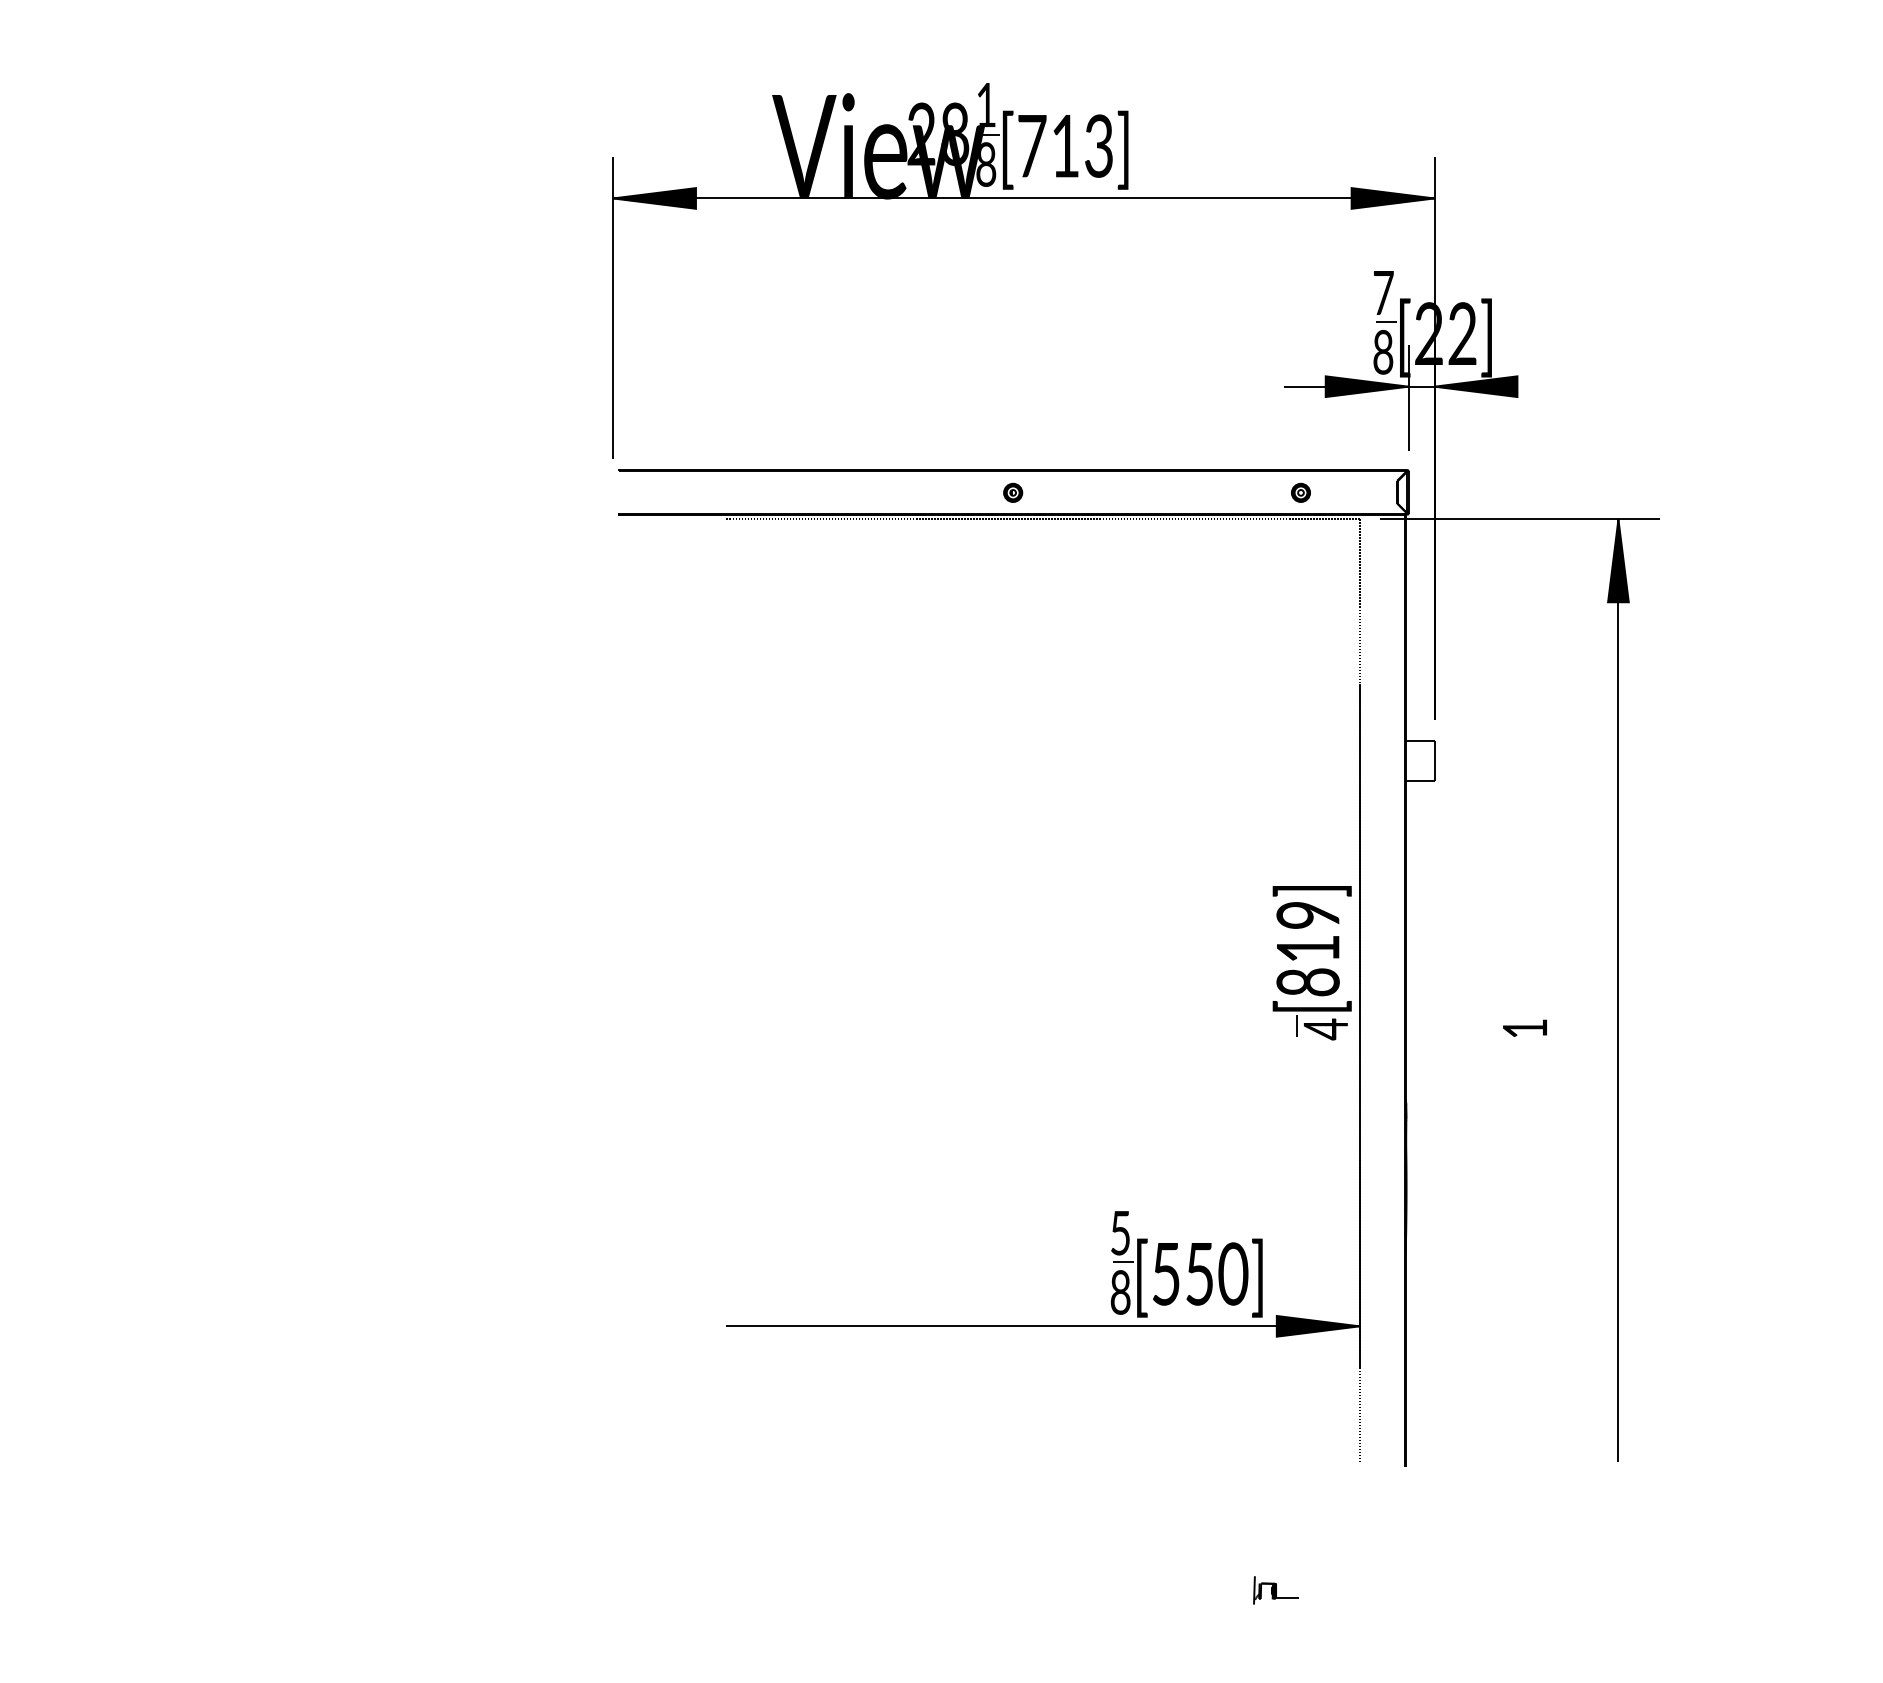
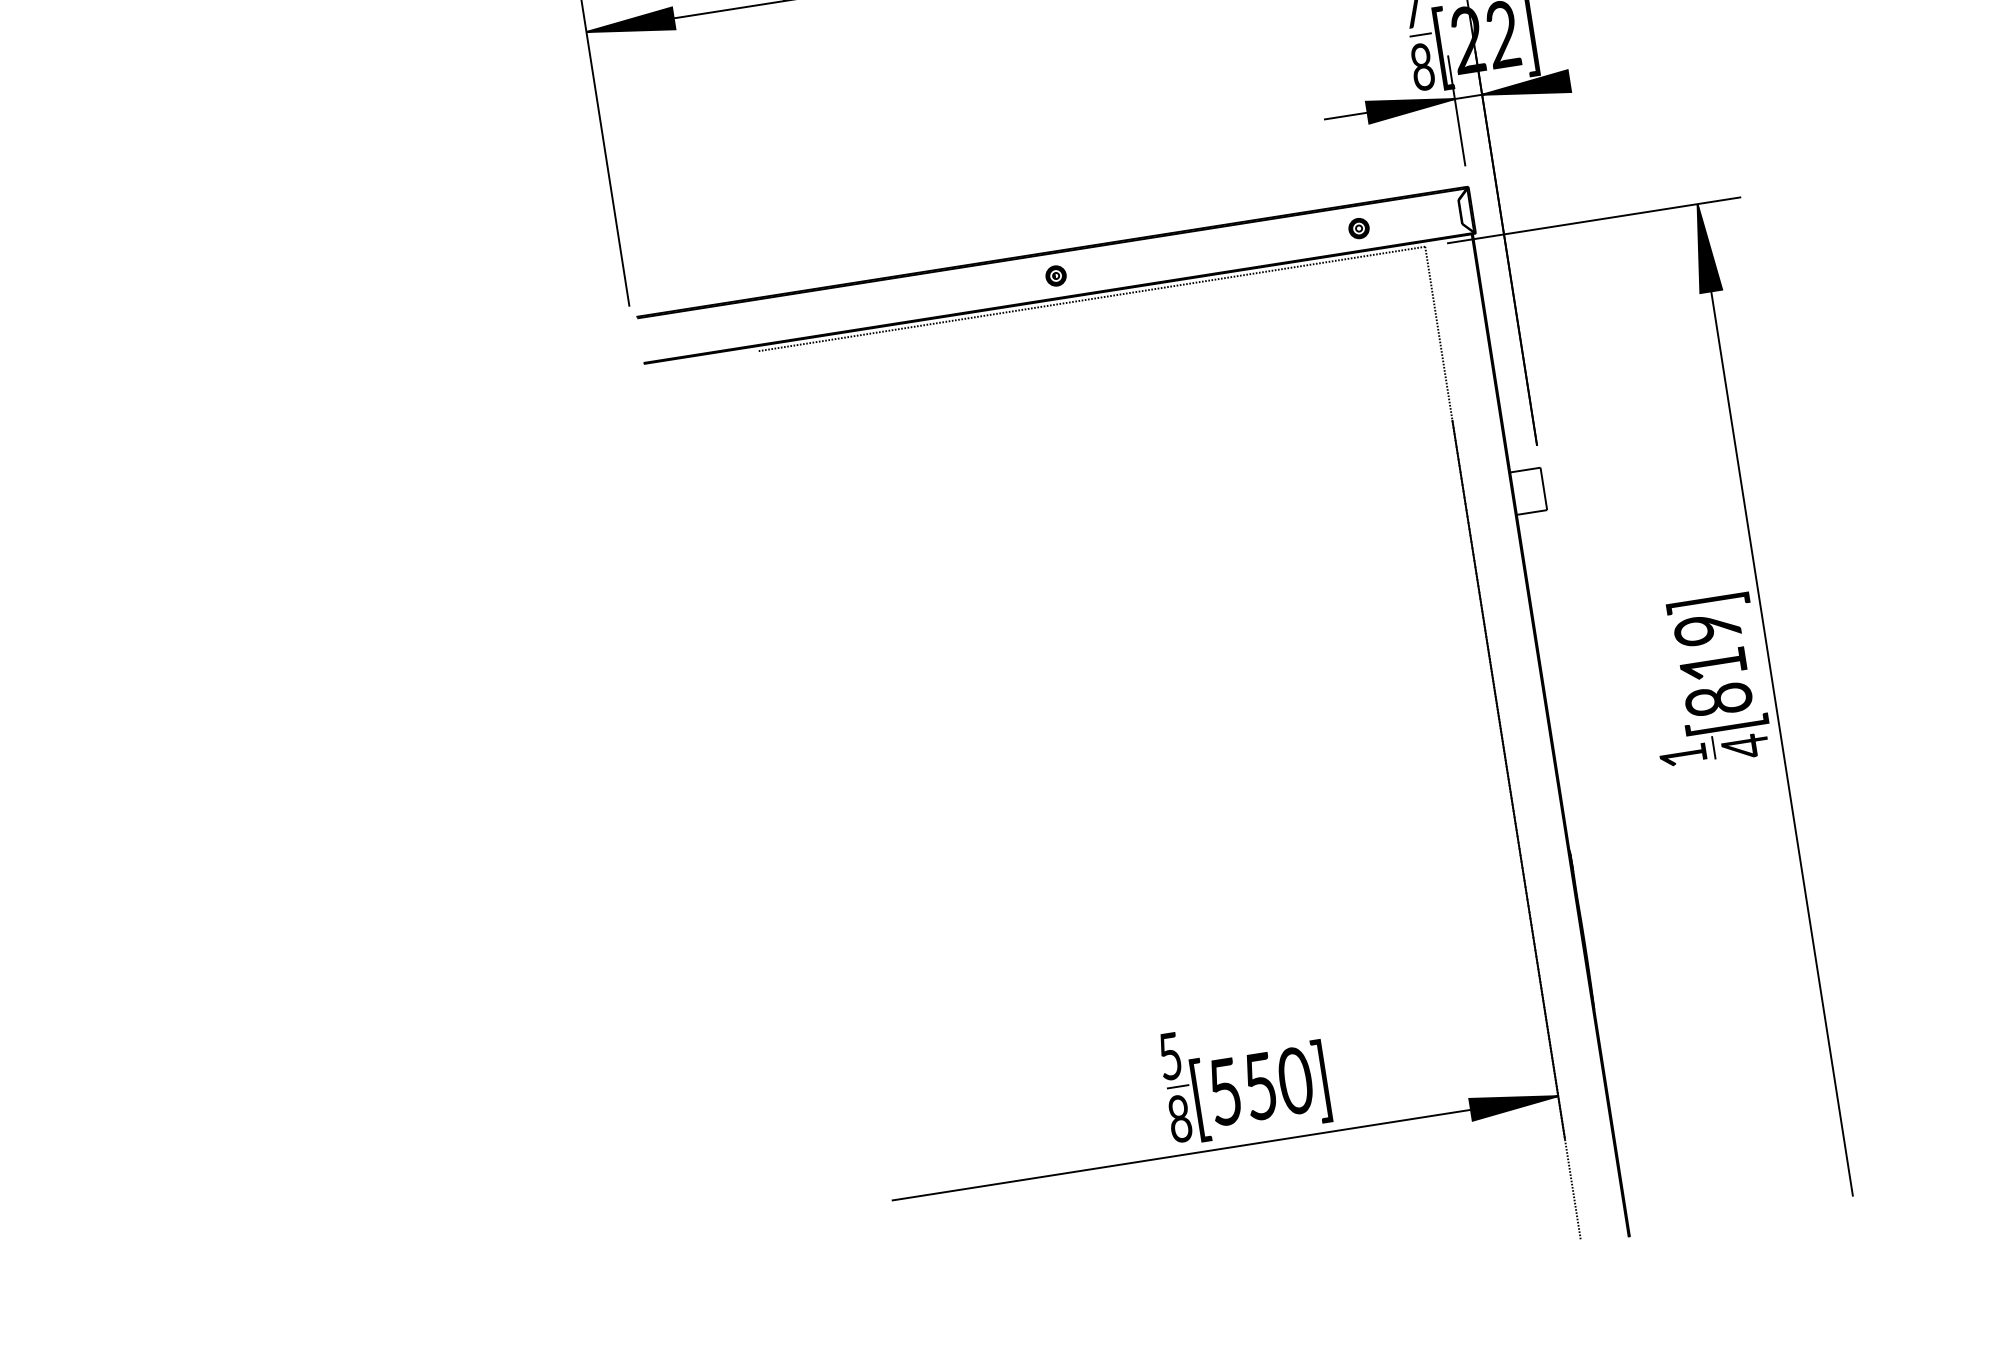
part: (1314, 969) -> (1723, 685), moved
part: (1186, 1264) -> (1244, 1078), moved

